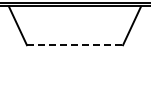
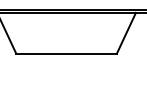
line: (75, 45) -> (67, 53), dashed -> solid

